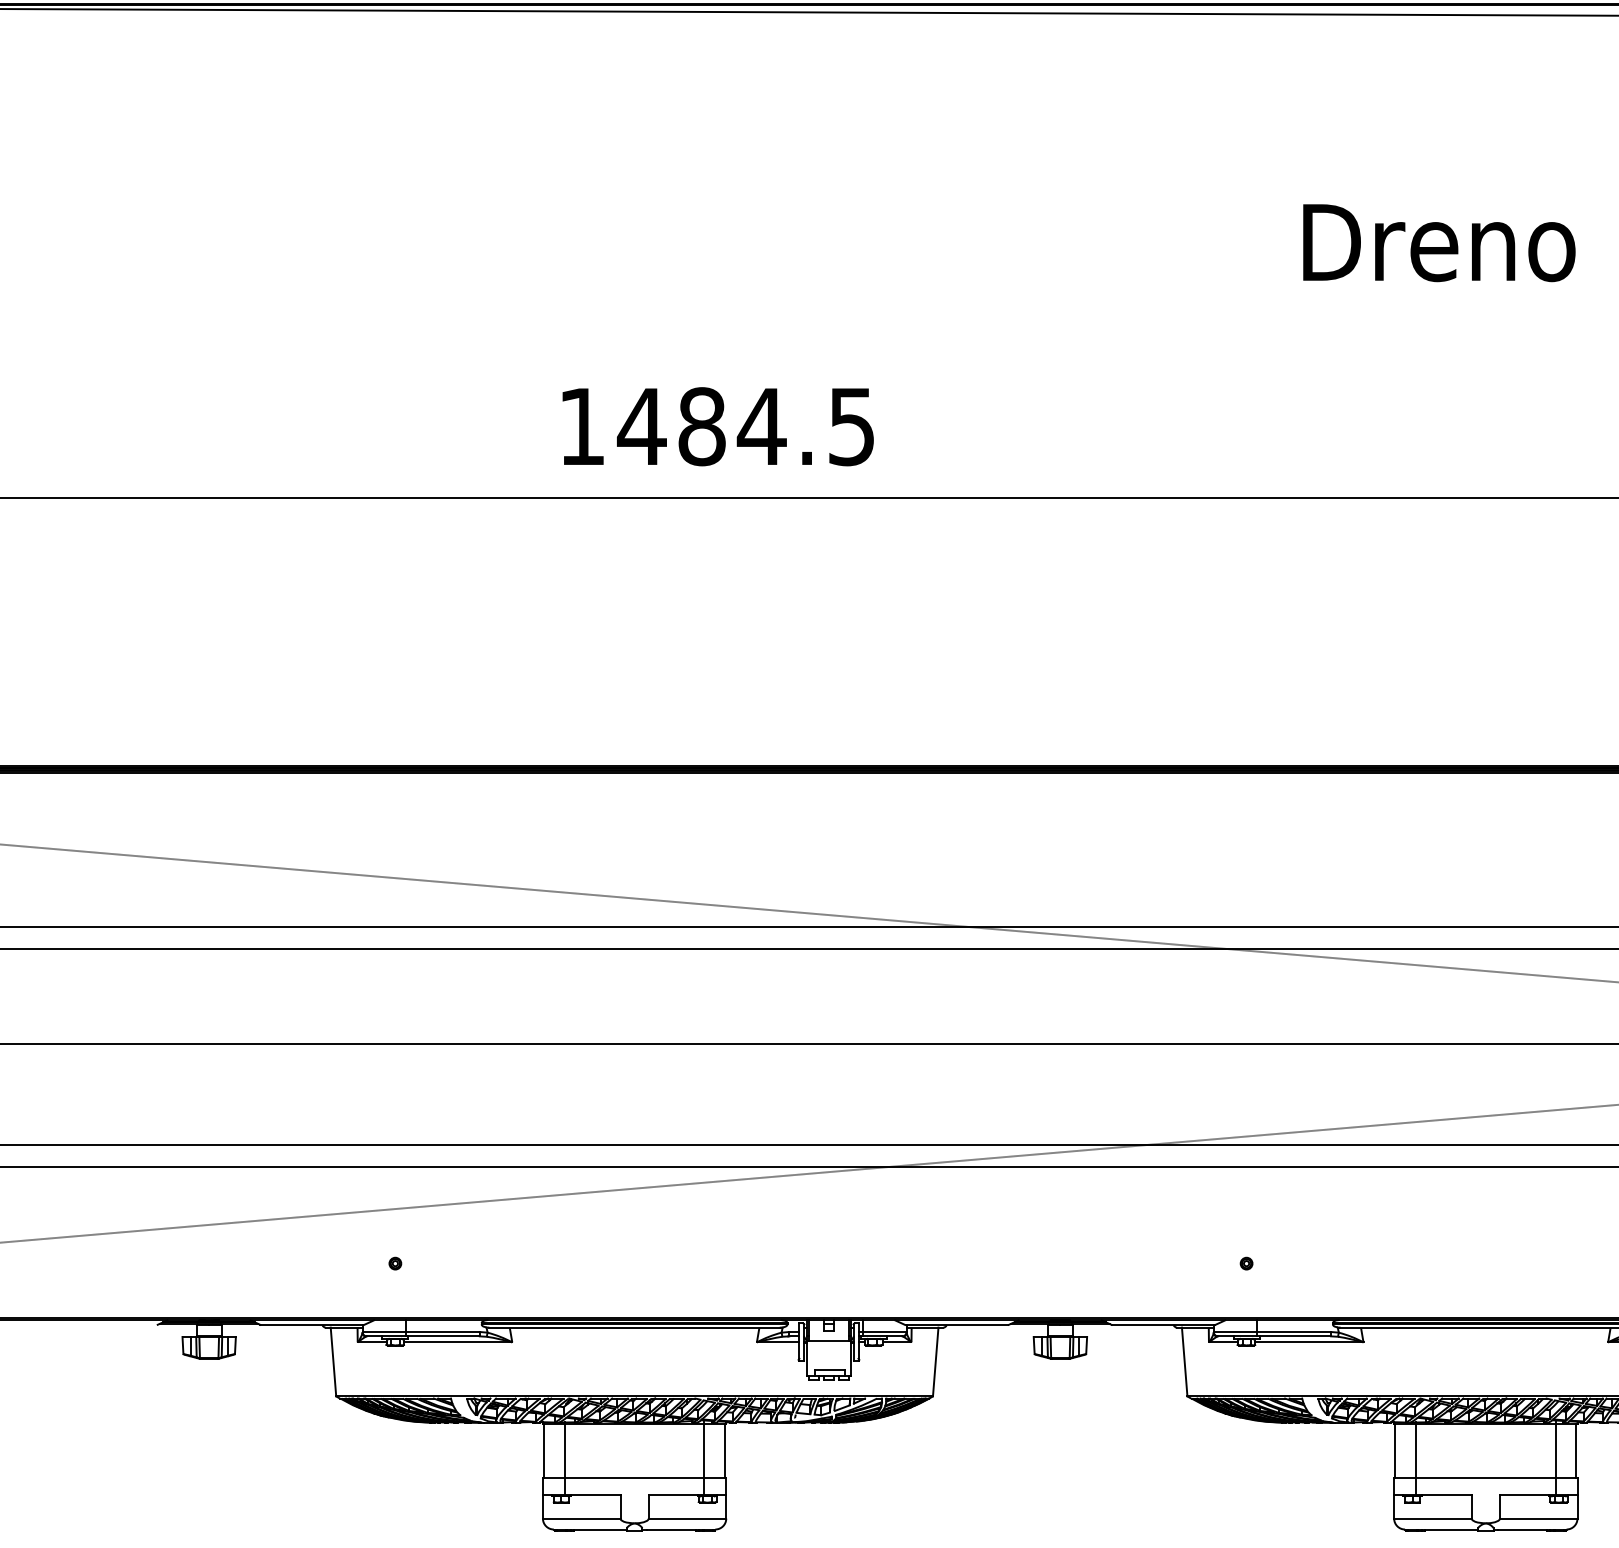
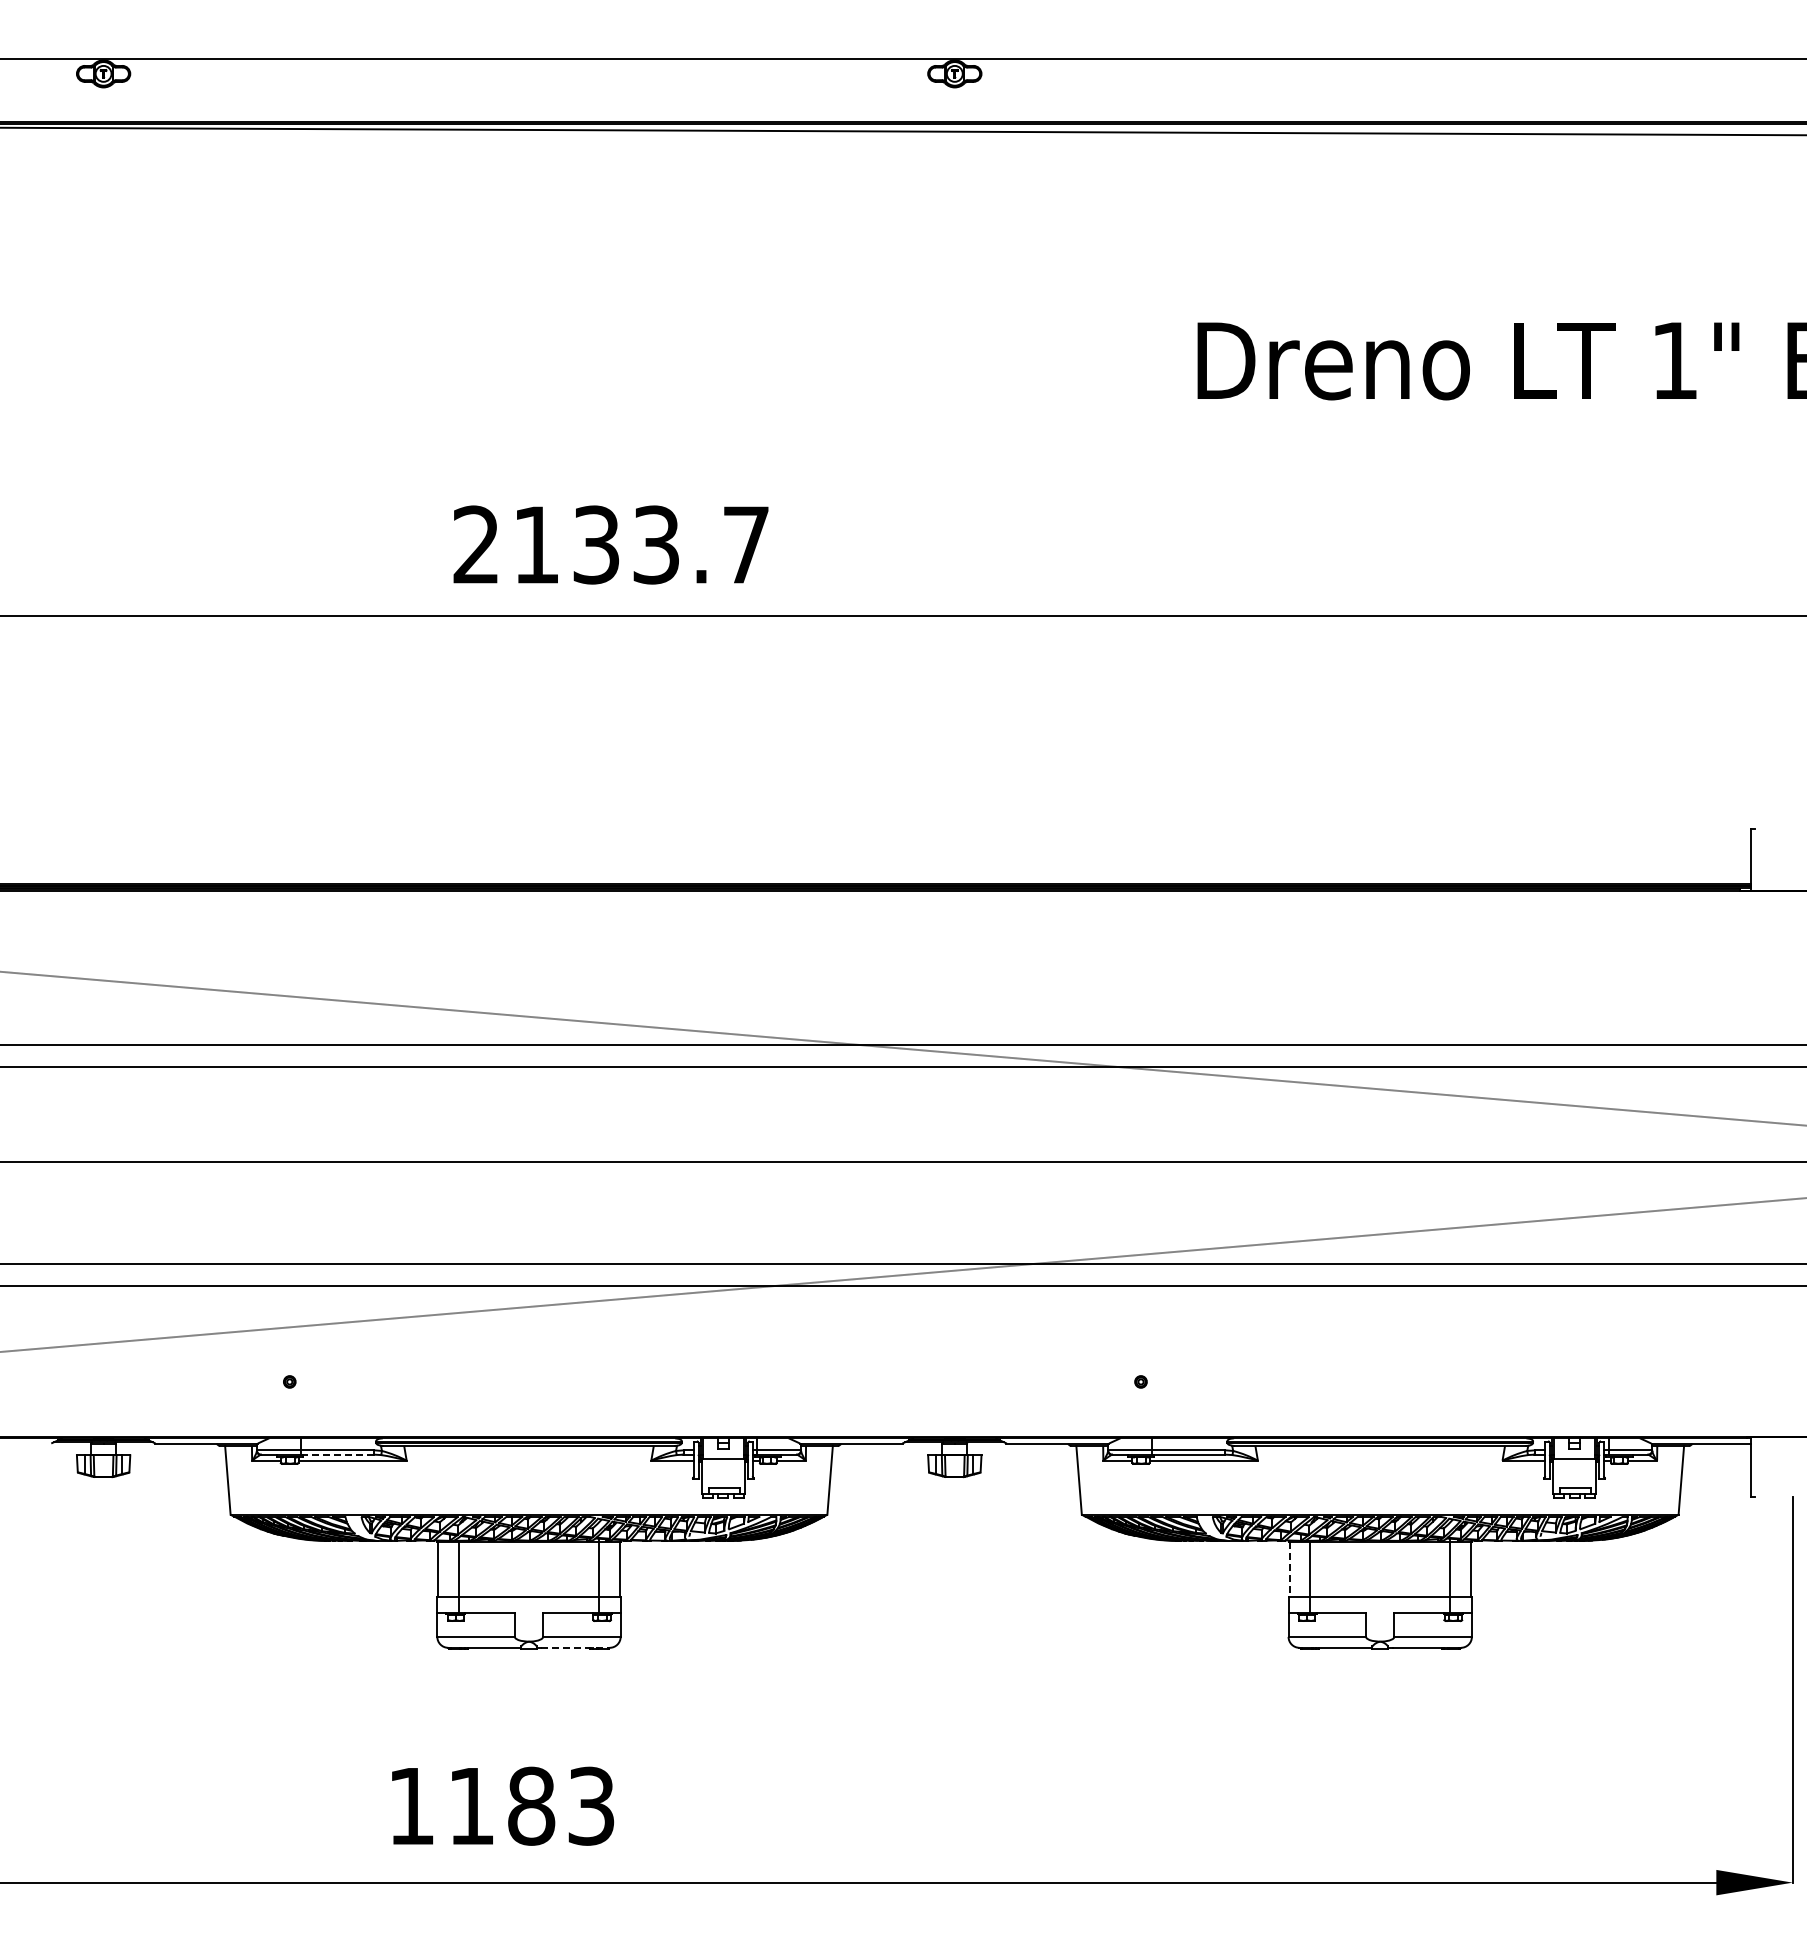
text: (716, 426) -> (610, 544), 1484.5 -> 2133.7
line: (443, 1336) -> (337, 1454), solid -> dashed
line: (1395, 1451) -> (1289, 1569), solid -> dashed
line: (682, 1529) -> (576, 1647), solid -> dashed

